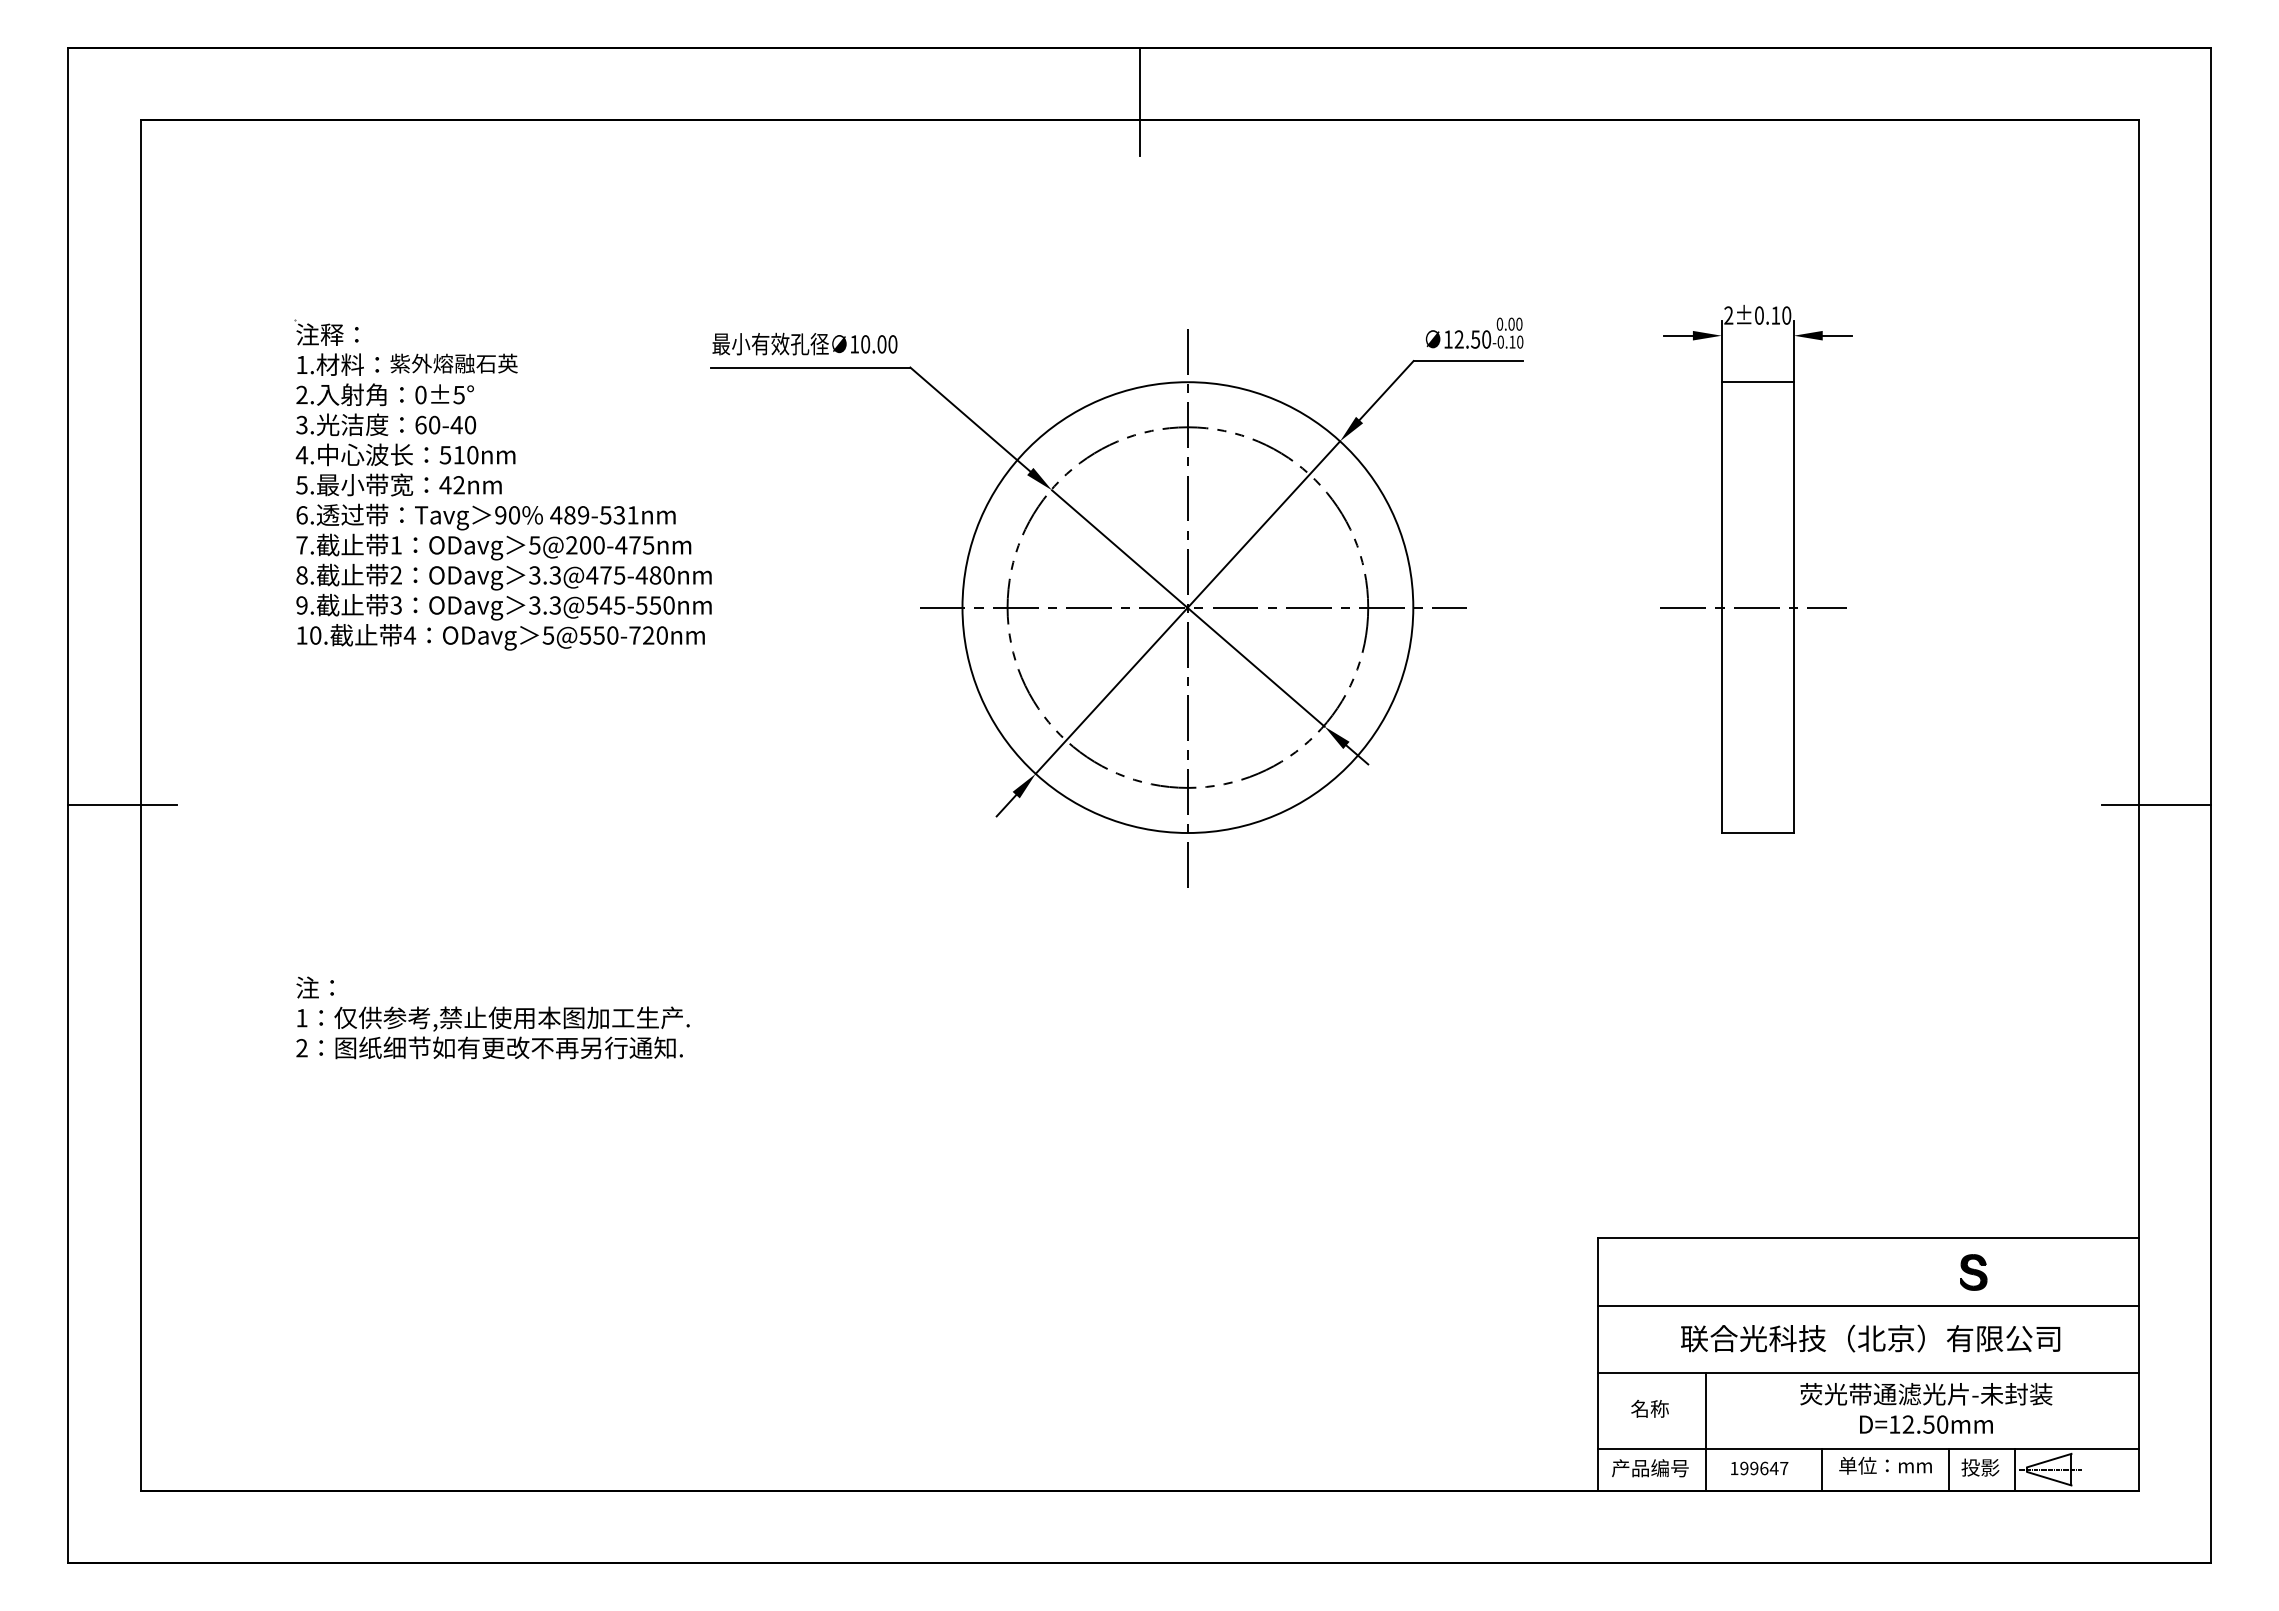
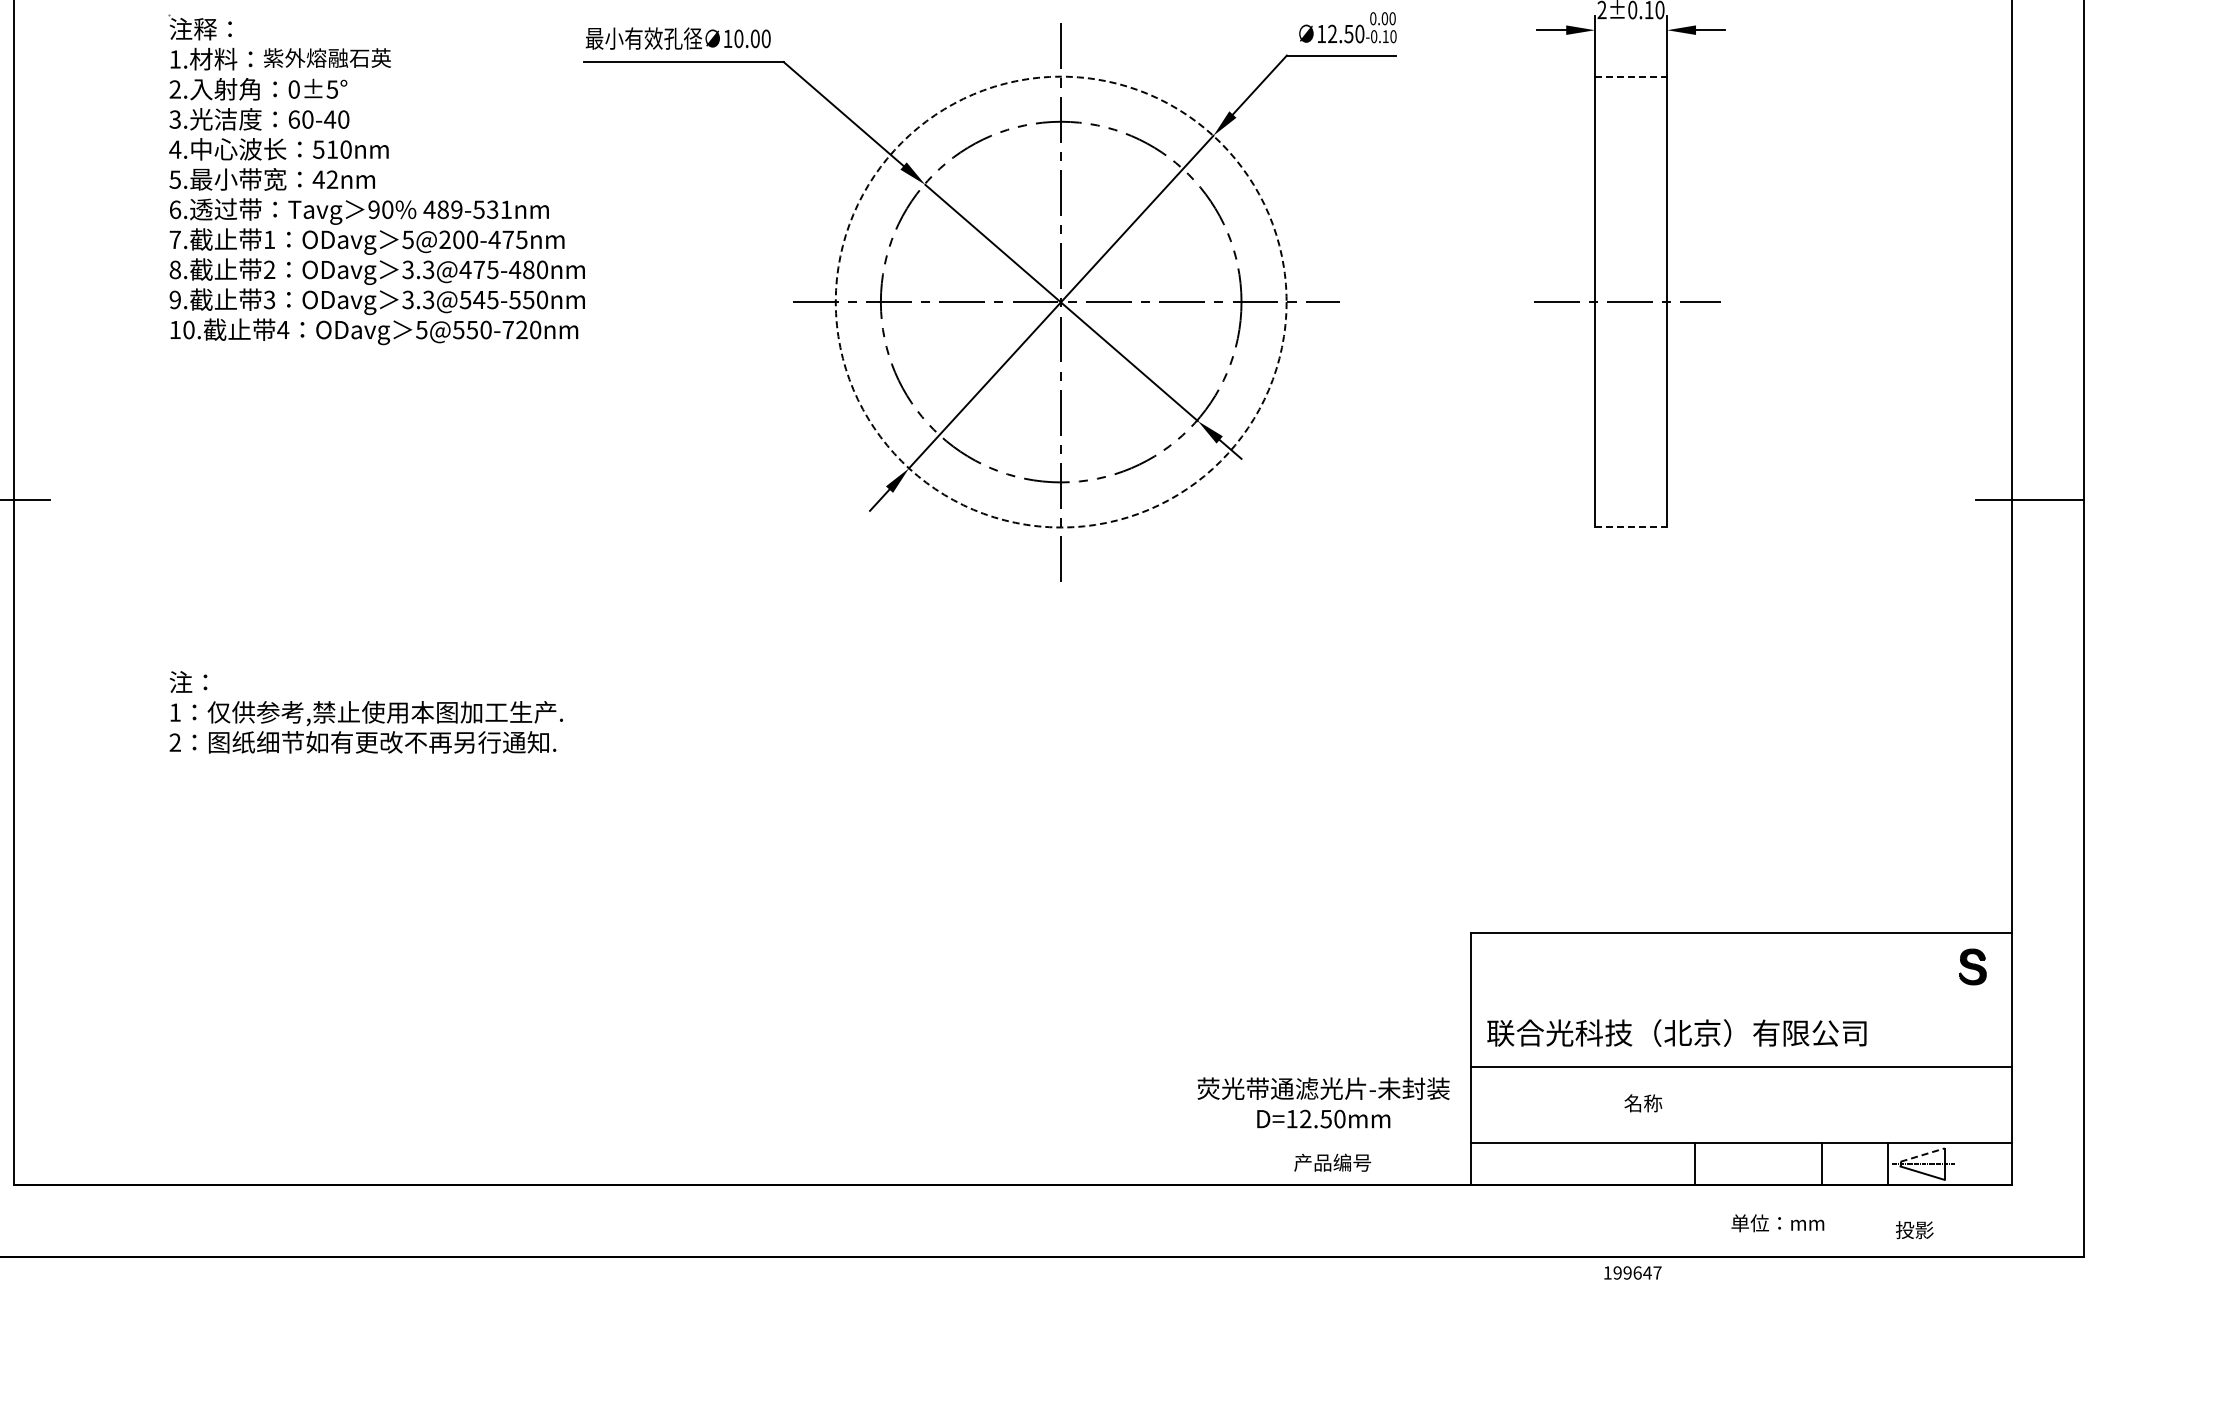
line: (1758, 382) -> (1631, 76), solid -> dashed
circle: (1187, 607) -> (1060, 301), solid -> dashed
line: (1758, 833) -> (1631, 527), solid -> dashed
part: (1973, 1272) -> (1972, 966), moved
line: (1867, 1305) -> (1740, 999), removed
text: (1870, 1338) -> (1676, 1032), moved
text: (1649, 1408) -> (1642, 1102), moved
text: (1926, 1408) -> (1323, 1102), moved
line: (1706, 1431) -> (1579, 1125), removed
line: (2049, 1460) -> (1922, 1154), solid -> dashed
text: (1885, 1465) -> (1777, 1222), moved
text: (1980, 1467) -> (1914, 1229), moved
text: (1650, 1468) -> (1332, 1162), moved
text: (1759, 1468) -> (1632, 1272), moved

